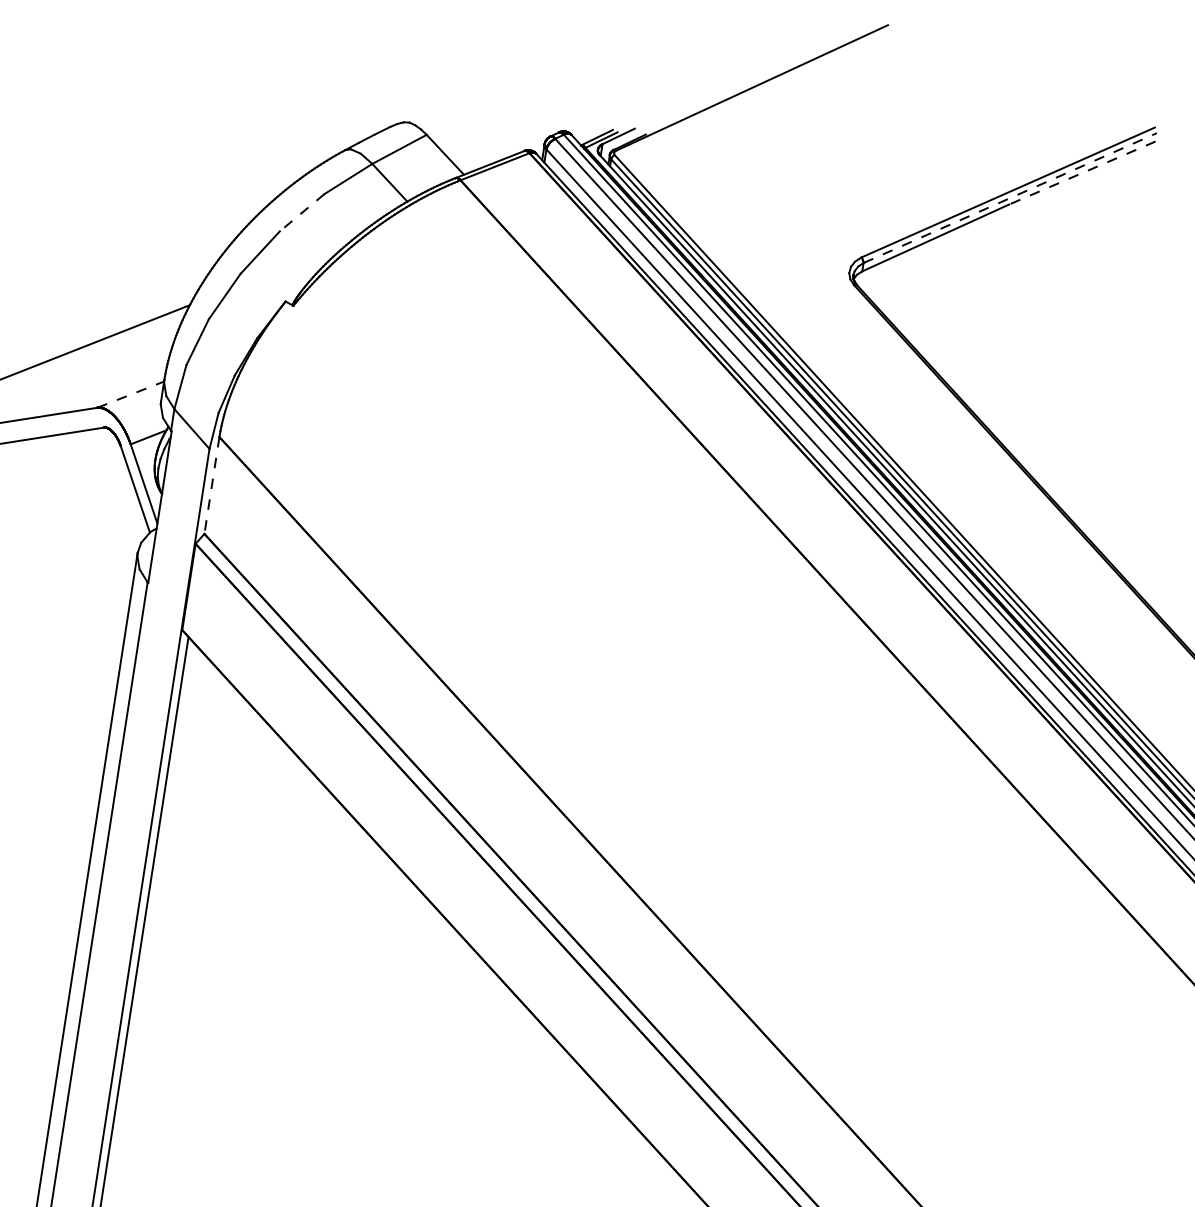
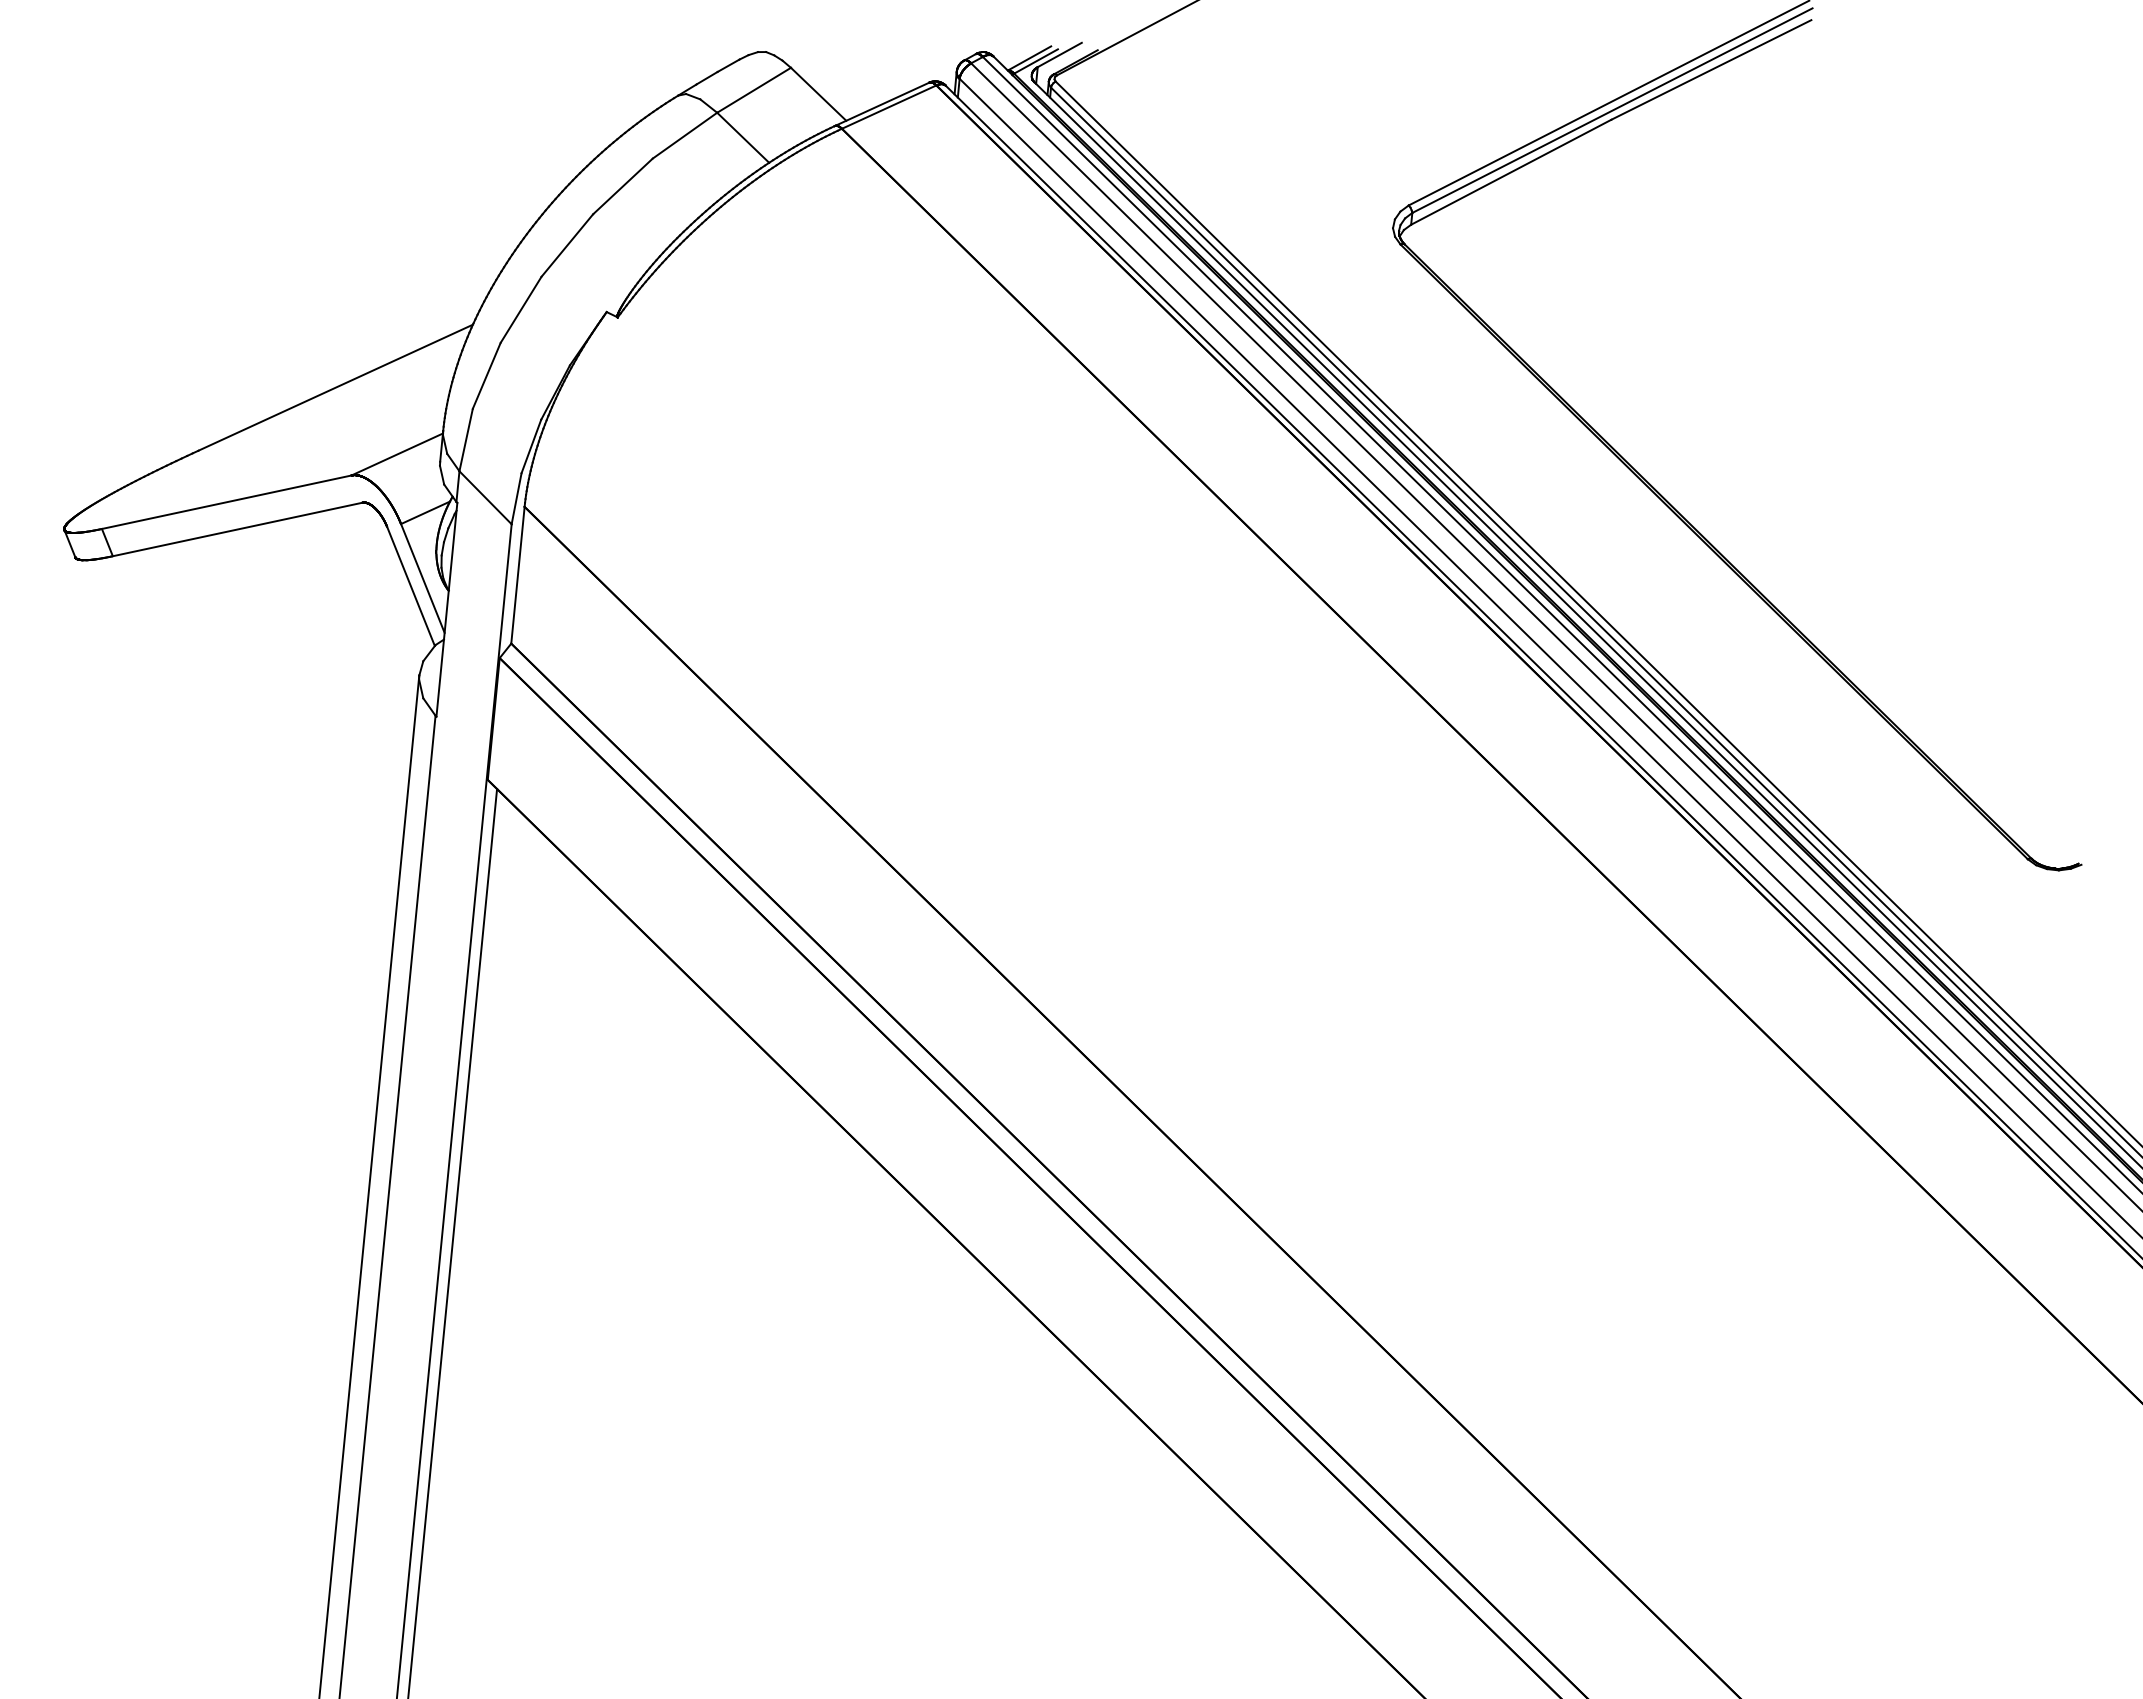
line: (1082, 172) -> (1711, 69), dashed -> solid
line: (1010, 197) -> (1612, 110), dashed -> solid
line: (301, 212) -> (622, 186), dashed -> solid
line: (130, 394) -> (397, 454), dashed -> solid
line: (211, 485) -> (517, 575), dashed -> solid

